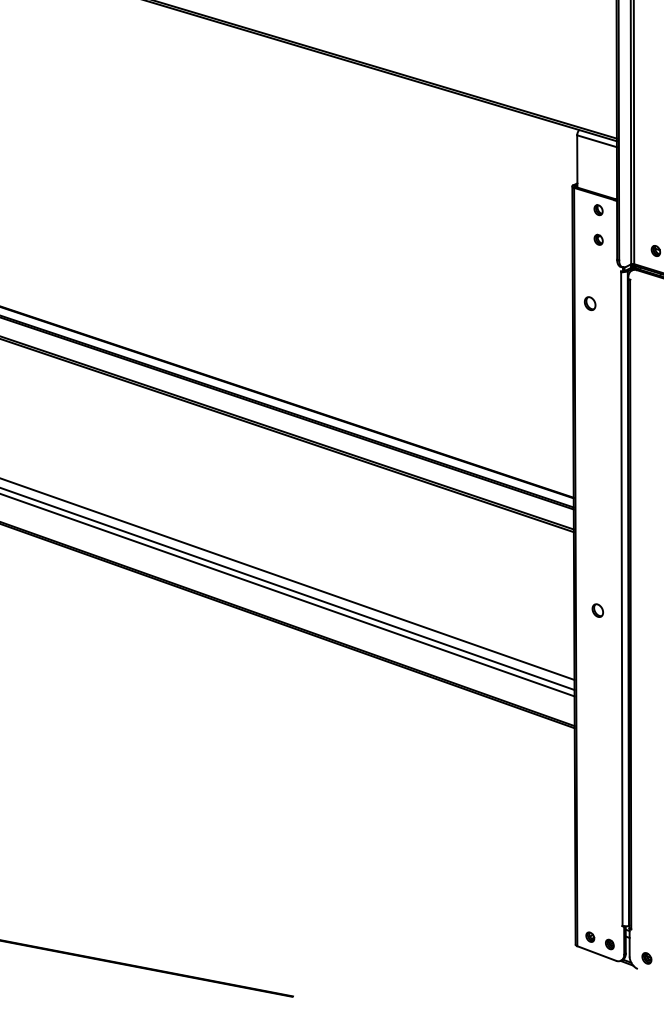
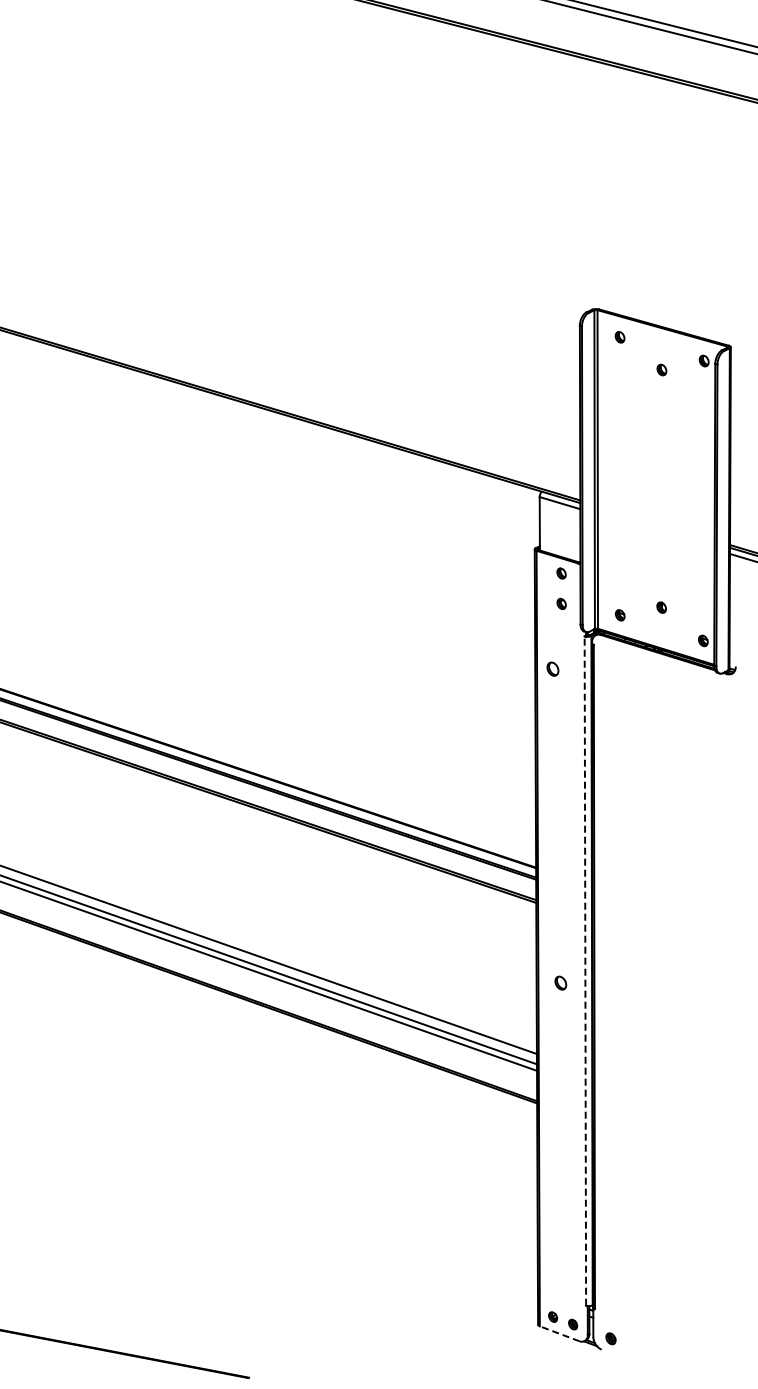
line: (621, 599) -> (585, 971), solid -> dashed
line: (596, 953) -> (559, 1333), solid -> dashed

